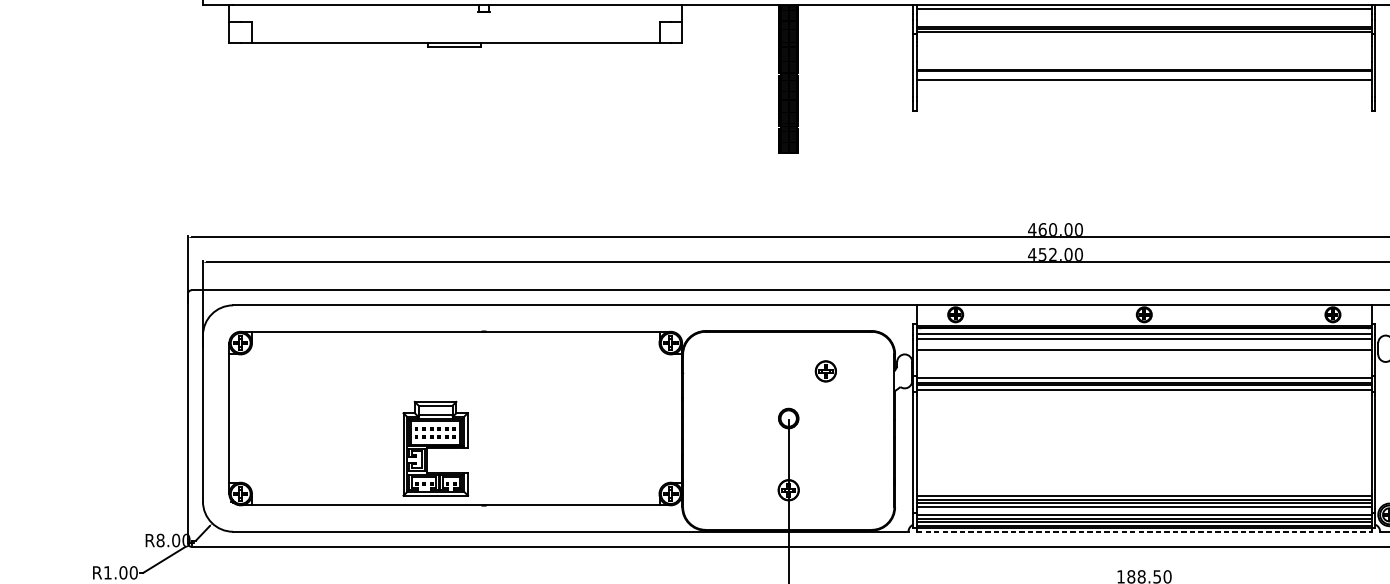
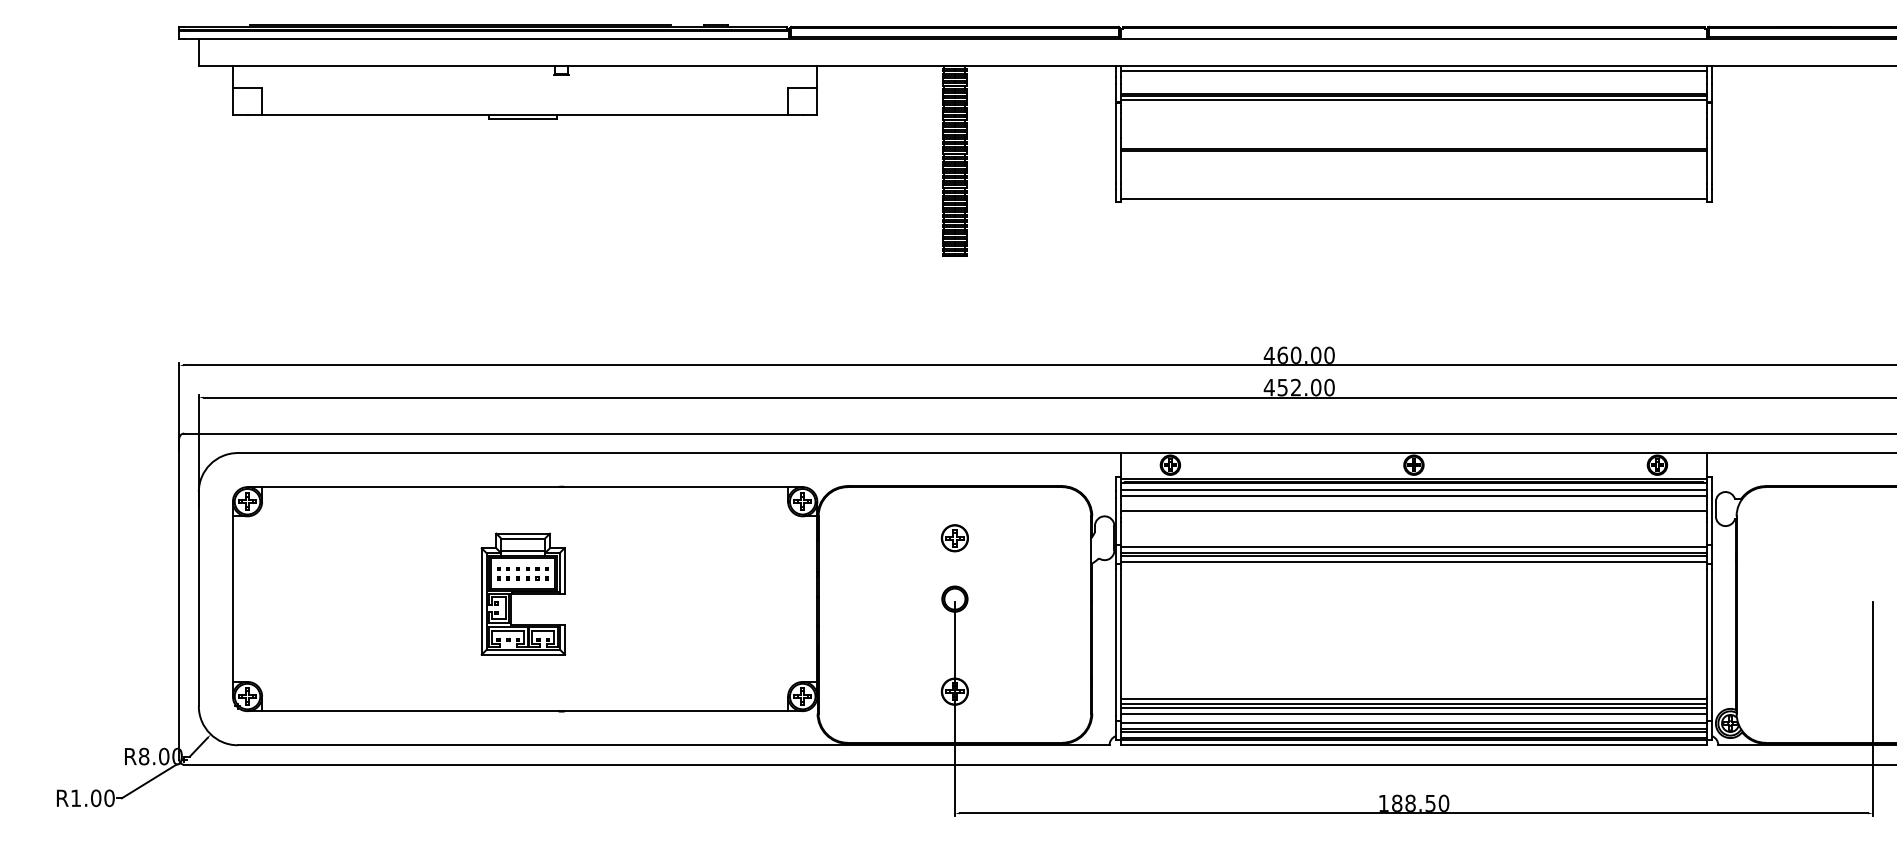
line: (1143, 80) -> (1413, 198), moved
part: (825, 371) -> (954, 538), moved
part: (435, 448) -> (523, 593), moved
line: (1144, 531) -> (1414, 745), dashed -> solid

